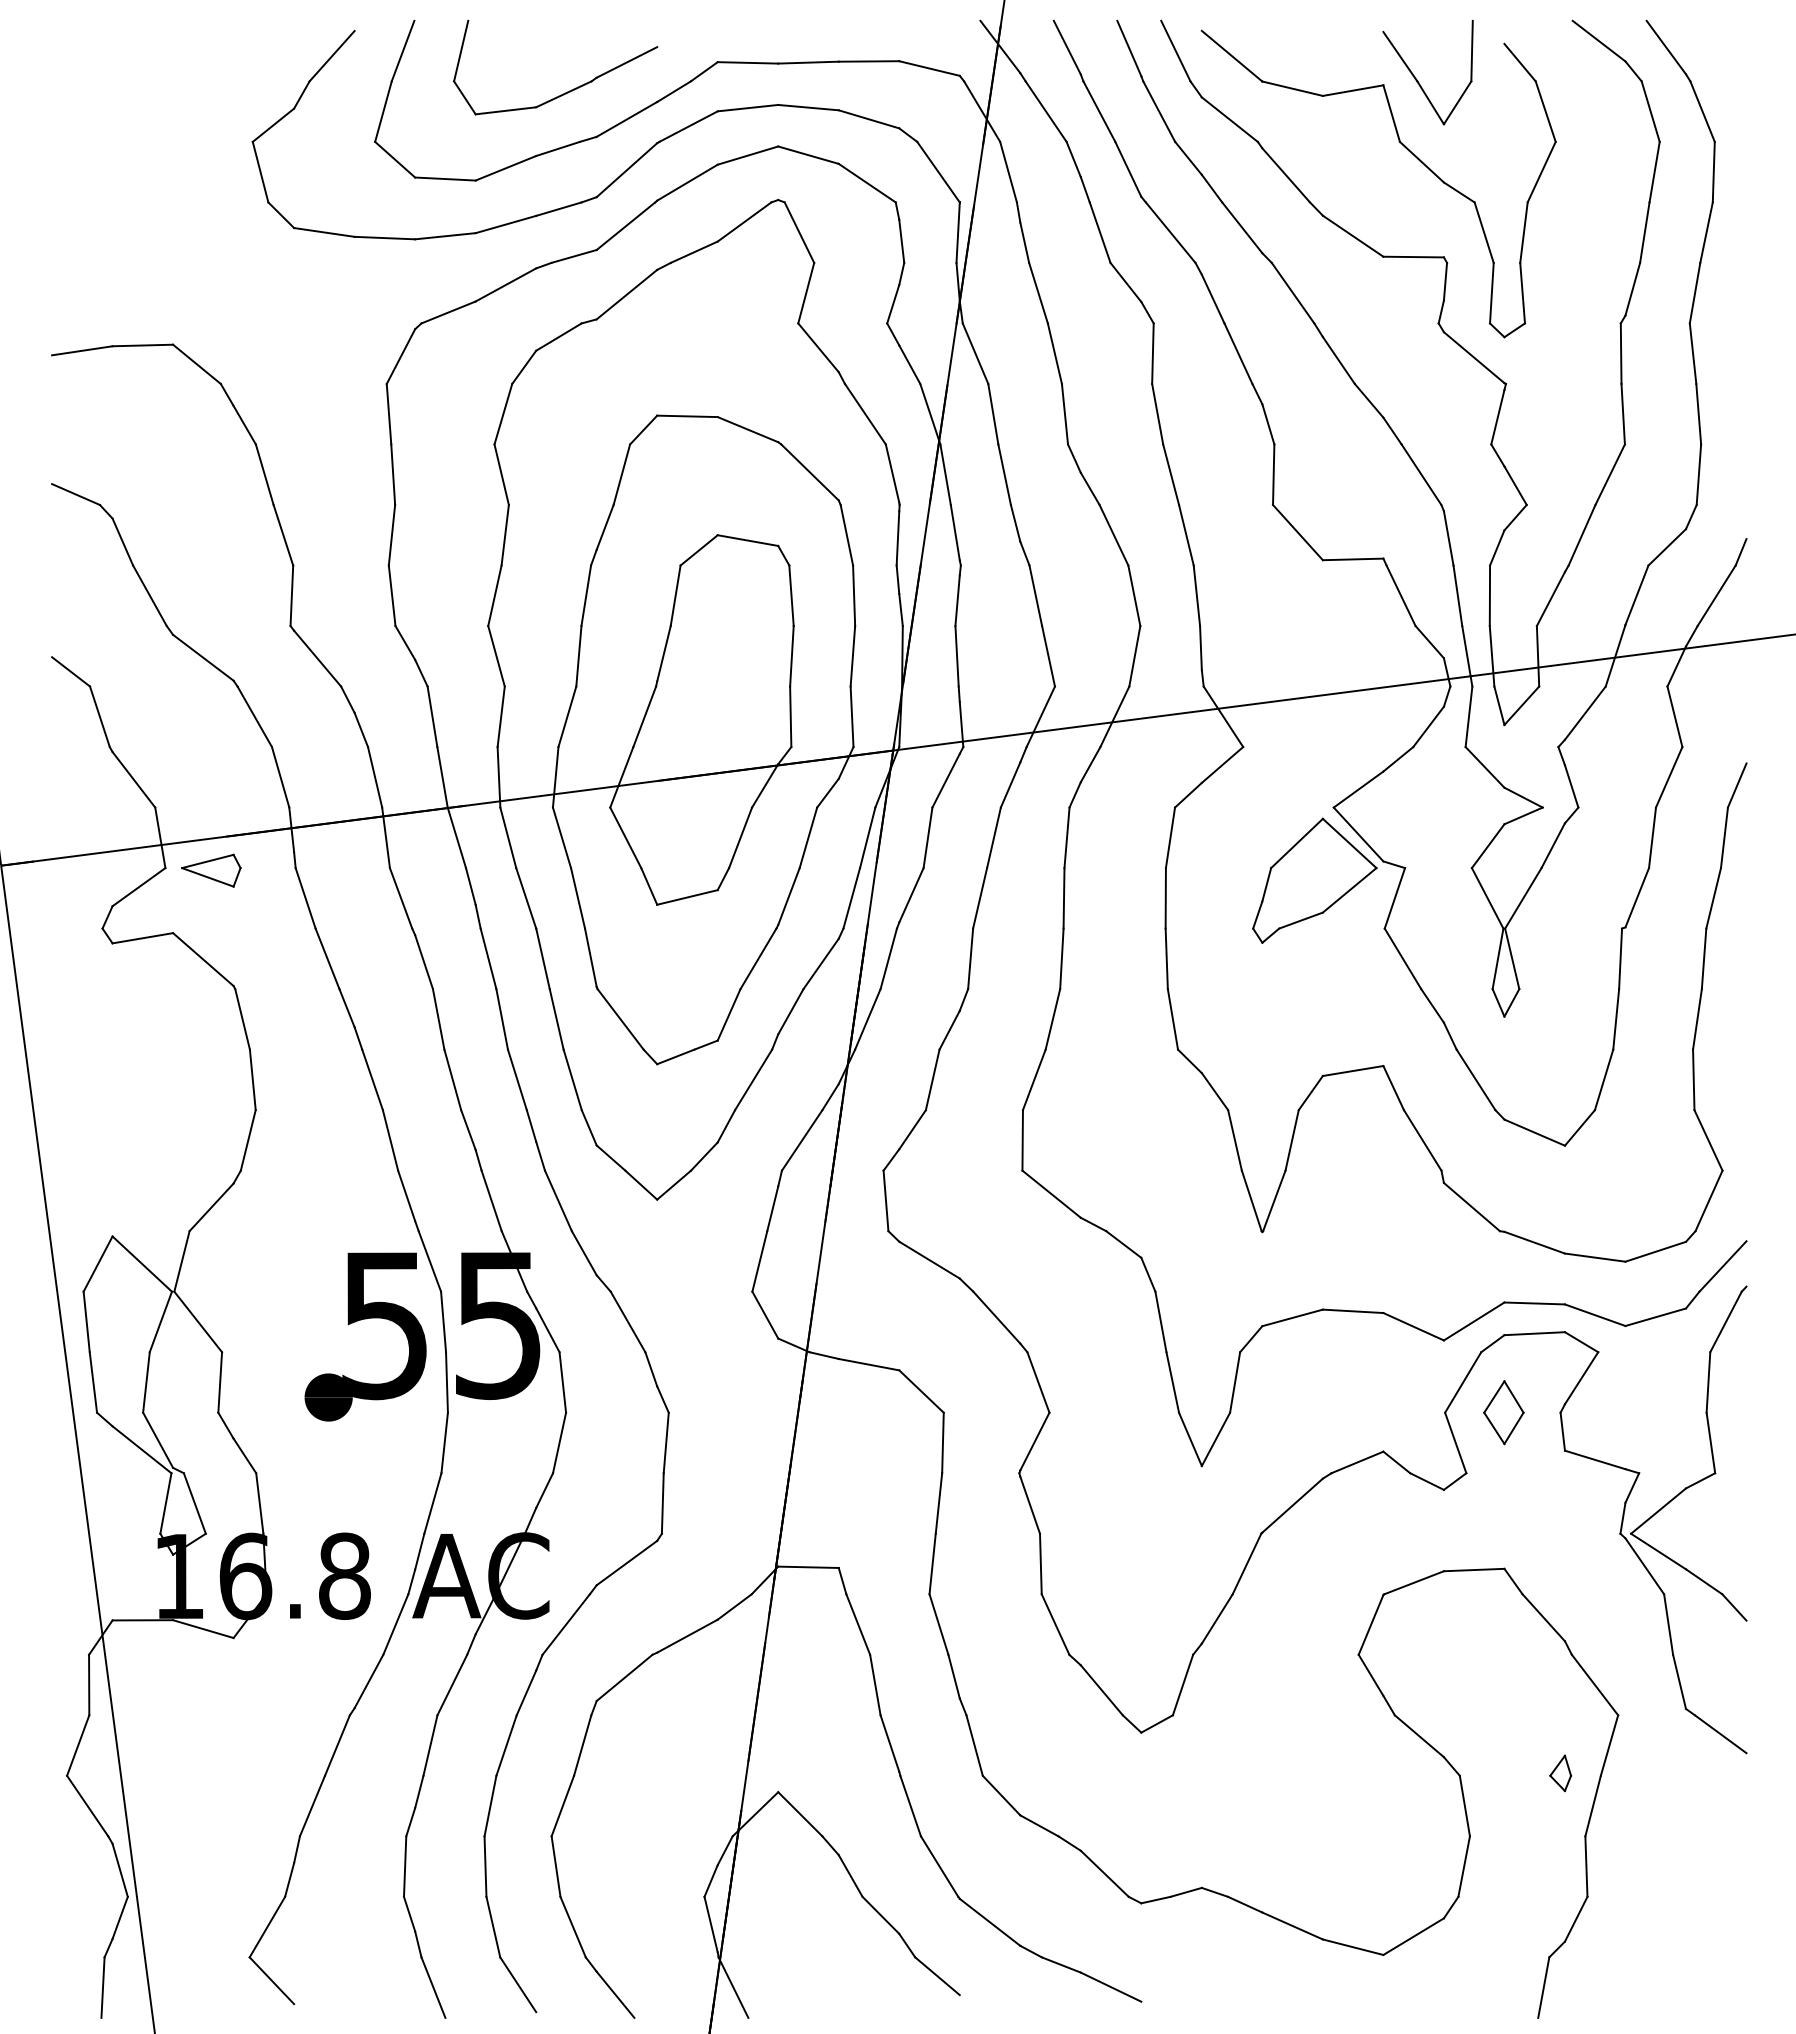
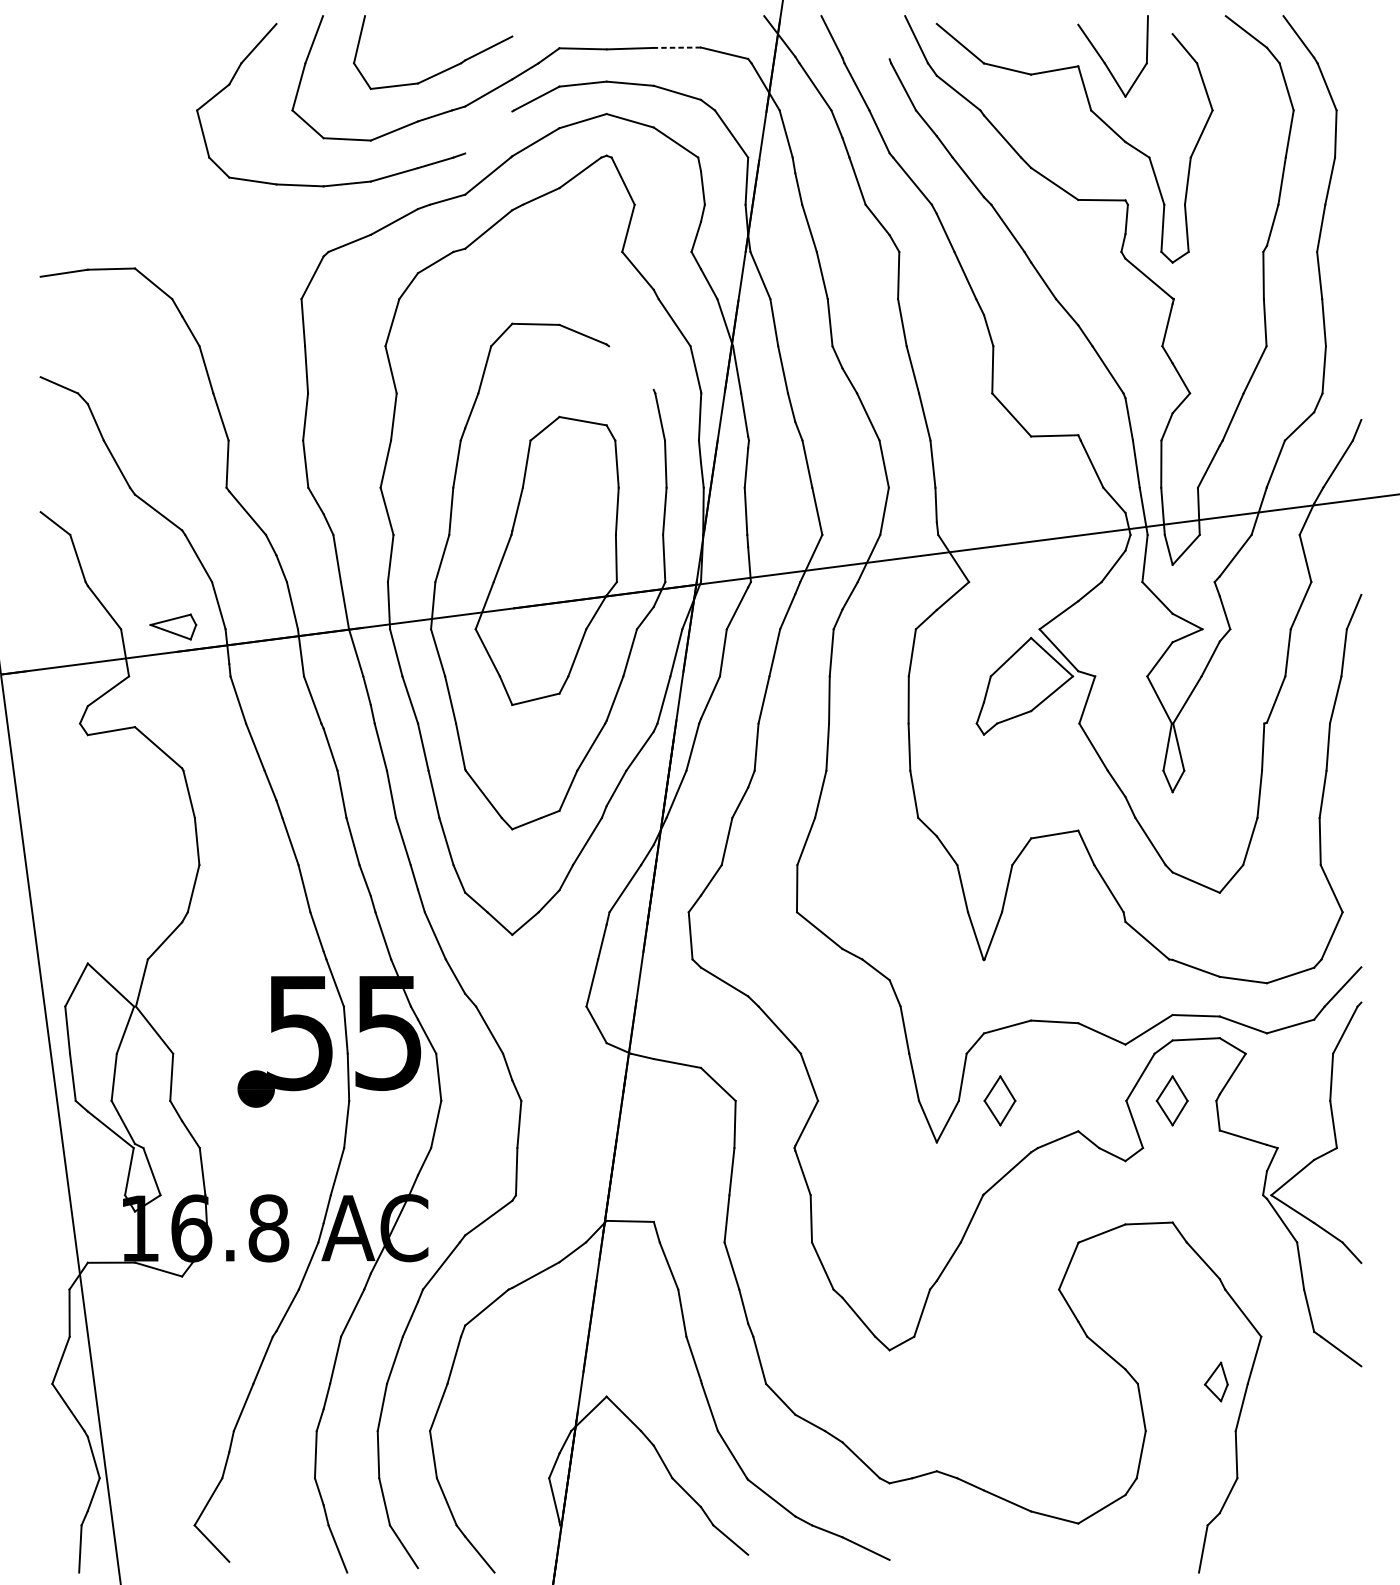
line: (1129, 48) -> (880, 37), removed
line: (868, 61) -> (677, 47), solid -> dashed
line: (626, 170) -> (488, 132), removed
line: (809, 472) -> (631, 368), removed
part: (211, 870) -> (173, 626), moved
part: (1282, 1412) -> (999, 1100), added
part: (1560, 1773) -> (1216, 1382), size x1.4
line: (733, 1987) -> (571, 1548), removed

